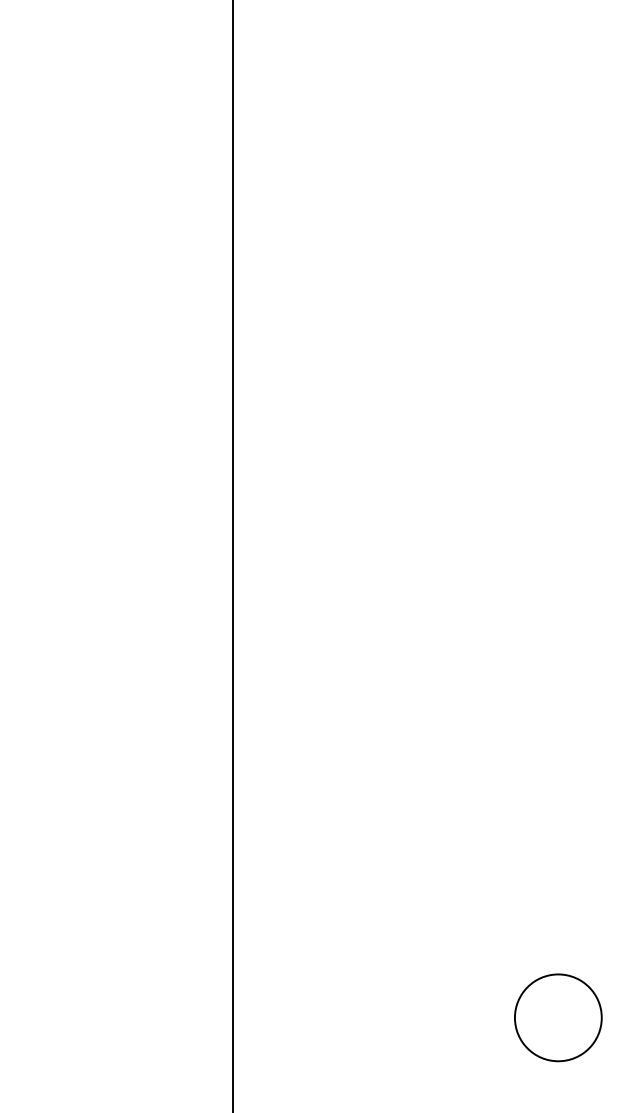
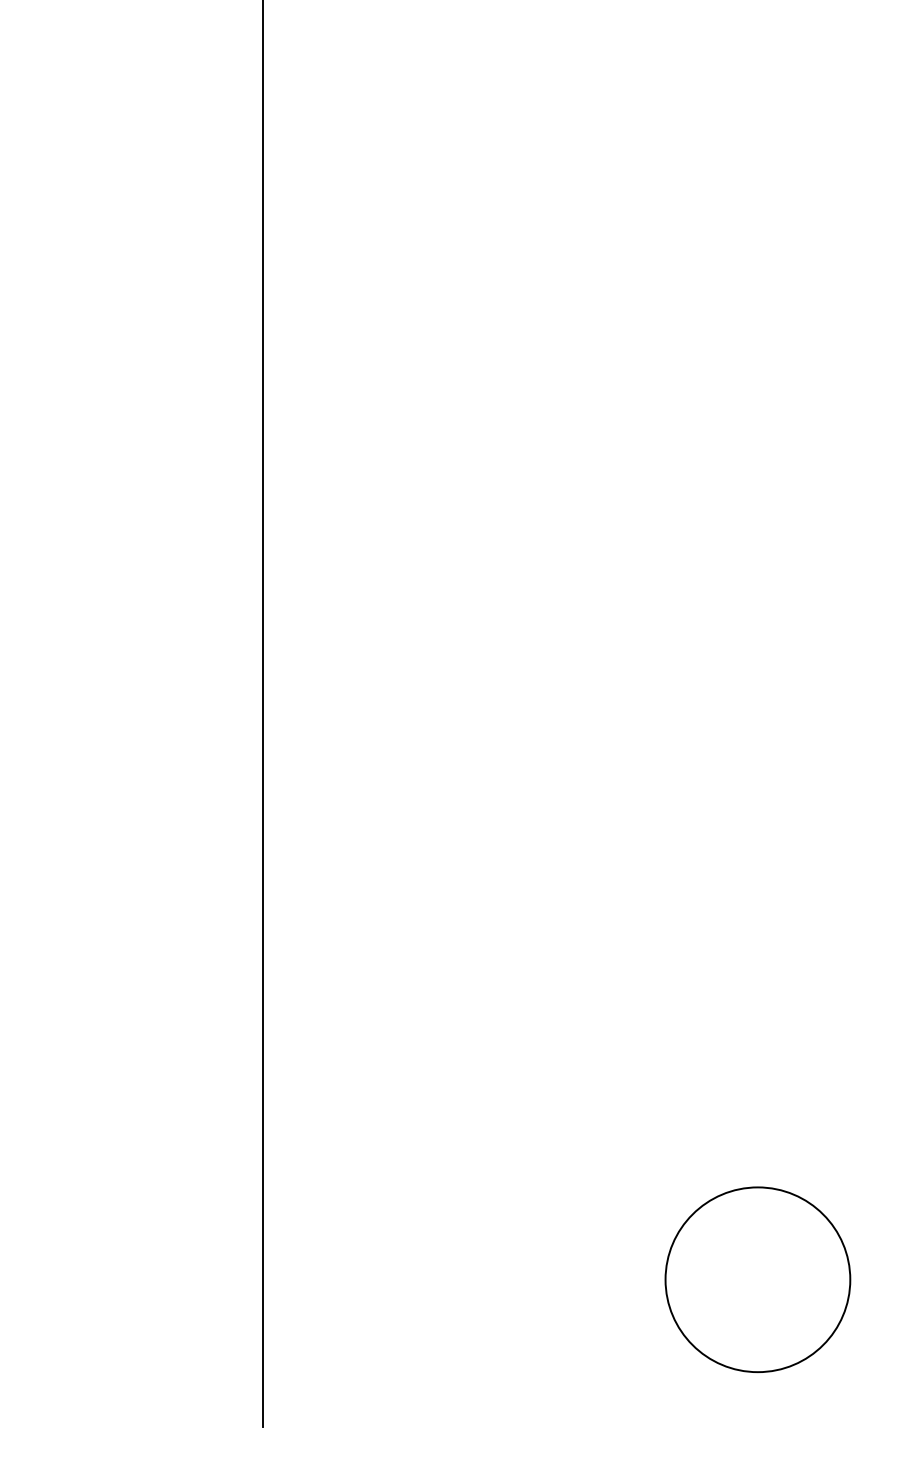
circle: (558, 1017) -> (758, 1279), size x1.4

